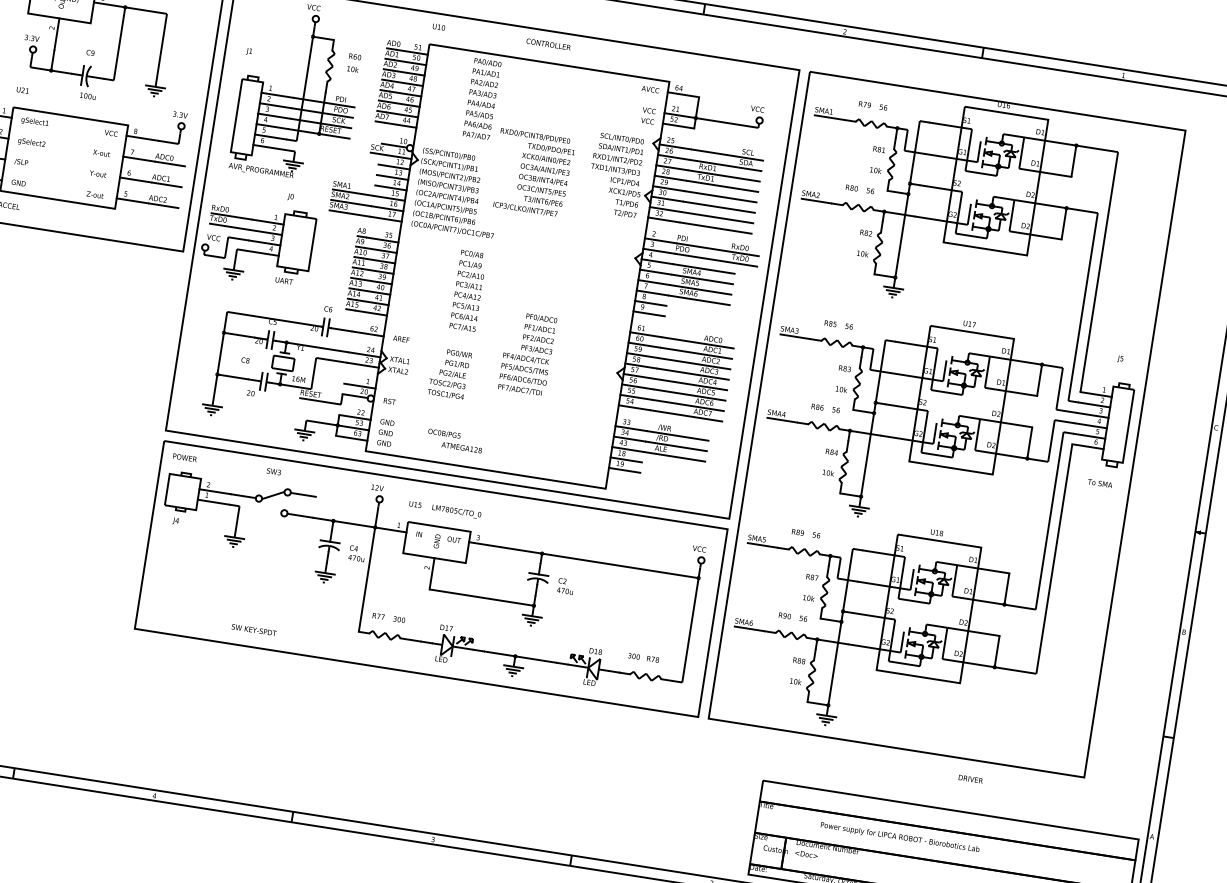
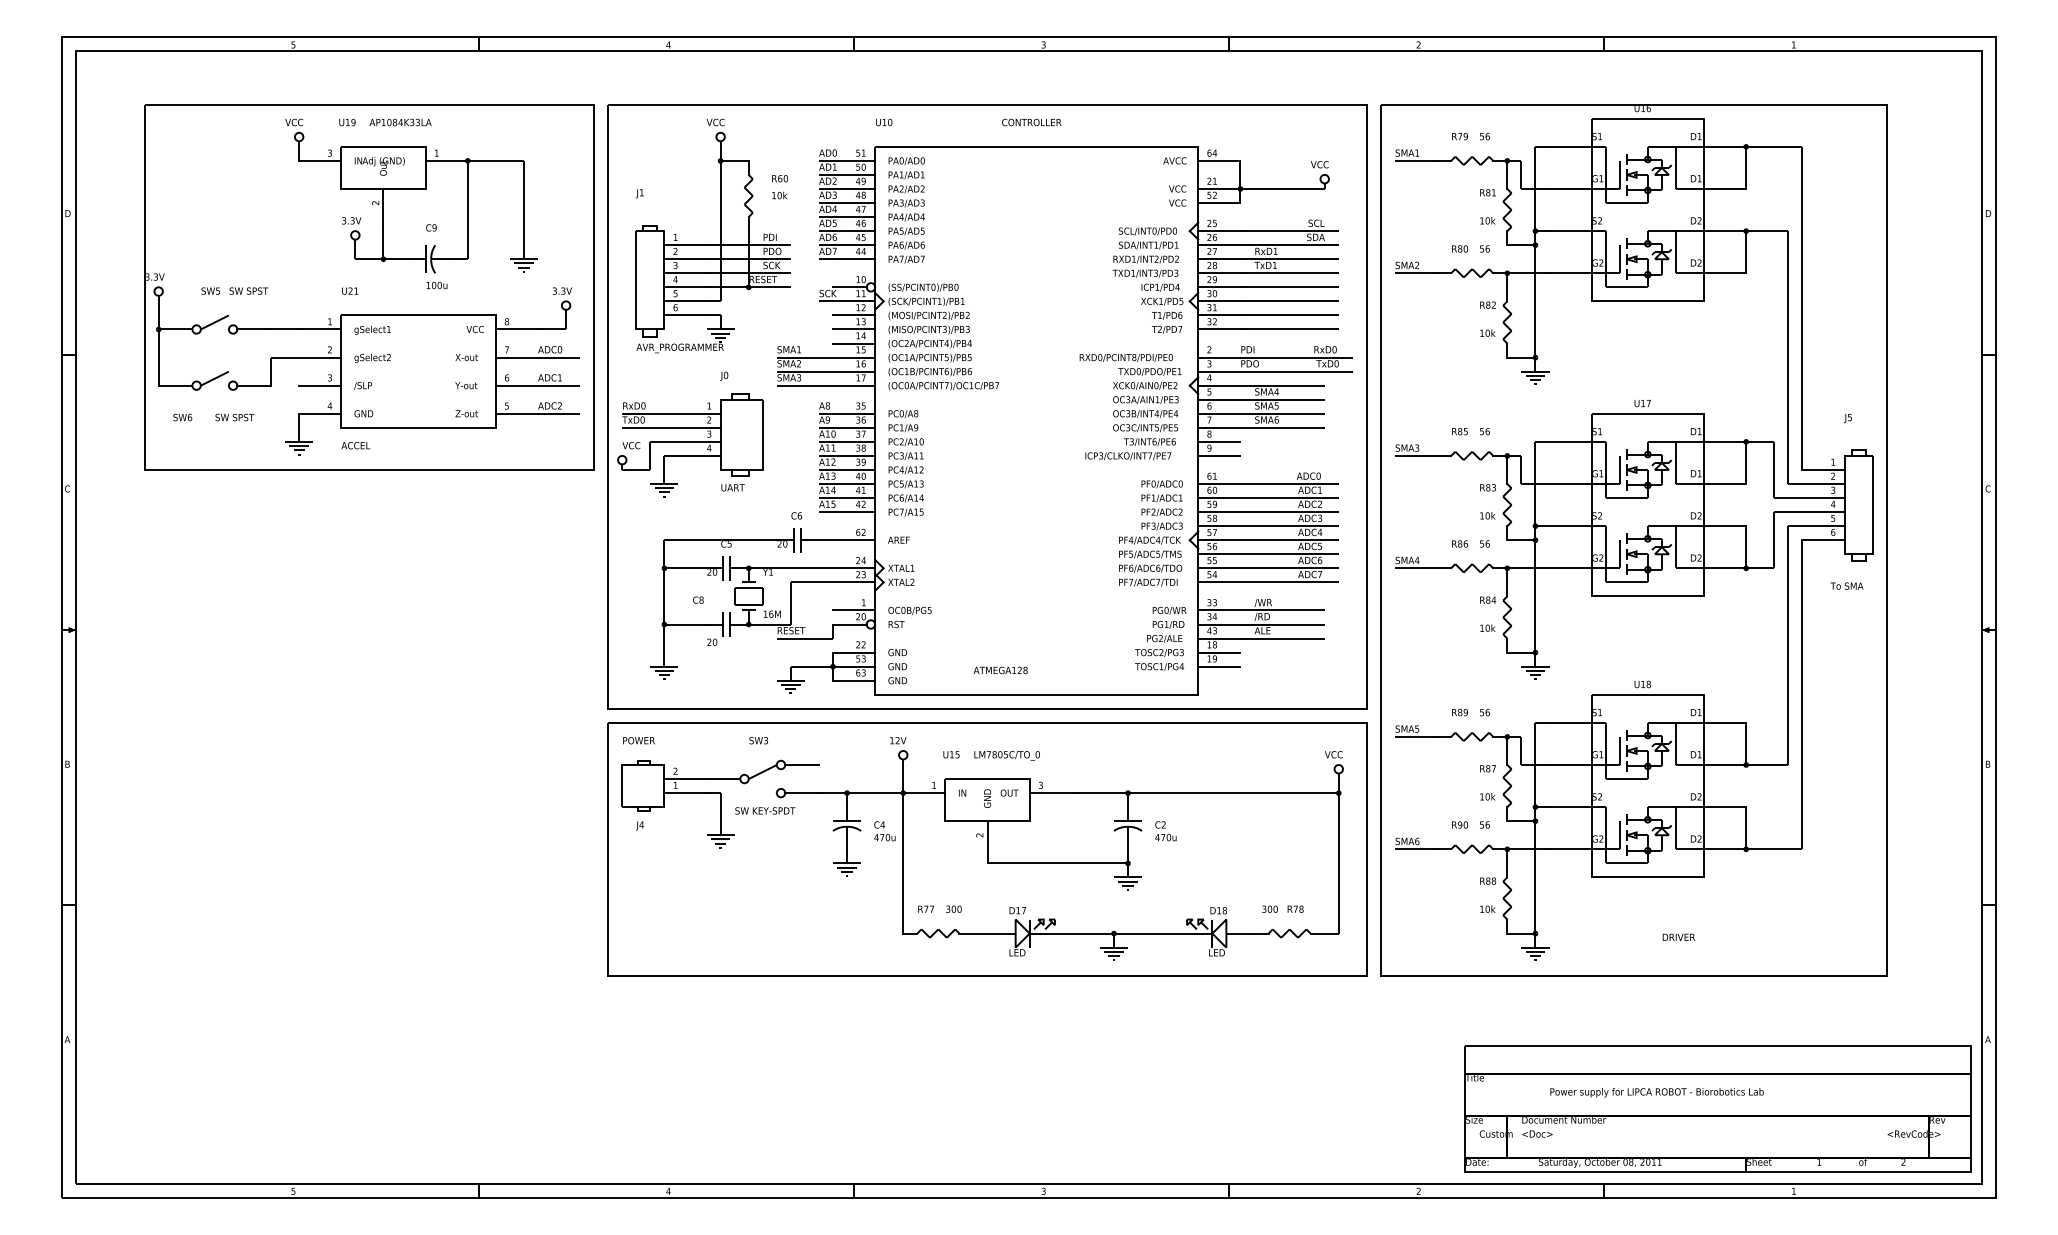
text: (481, 99) -> (906, 210), moved
text: (532, 173) -> (1130, 407), moved
text: (467, 291) -> (905, 463), moved
text: (527, 353) -> (1150, 533), moved
text: (449, 373) -> (1160, 638), moved
text: (444, 433) -> (909, 610), moved
text: (254, 629) -> (765, 810), moved
text: (970, 778) -> (1678, 936), moved

